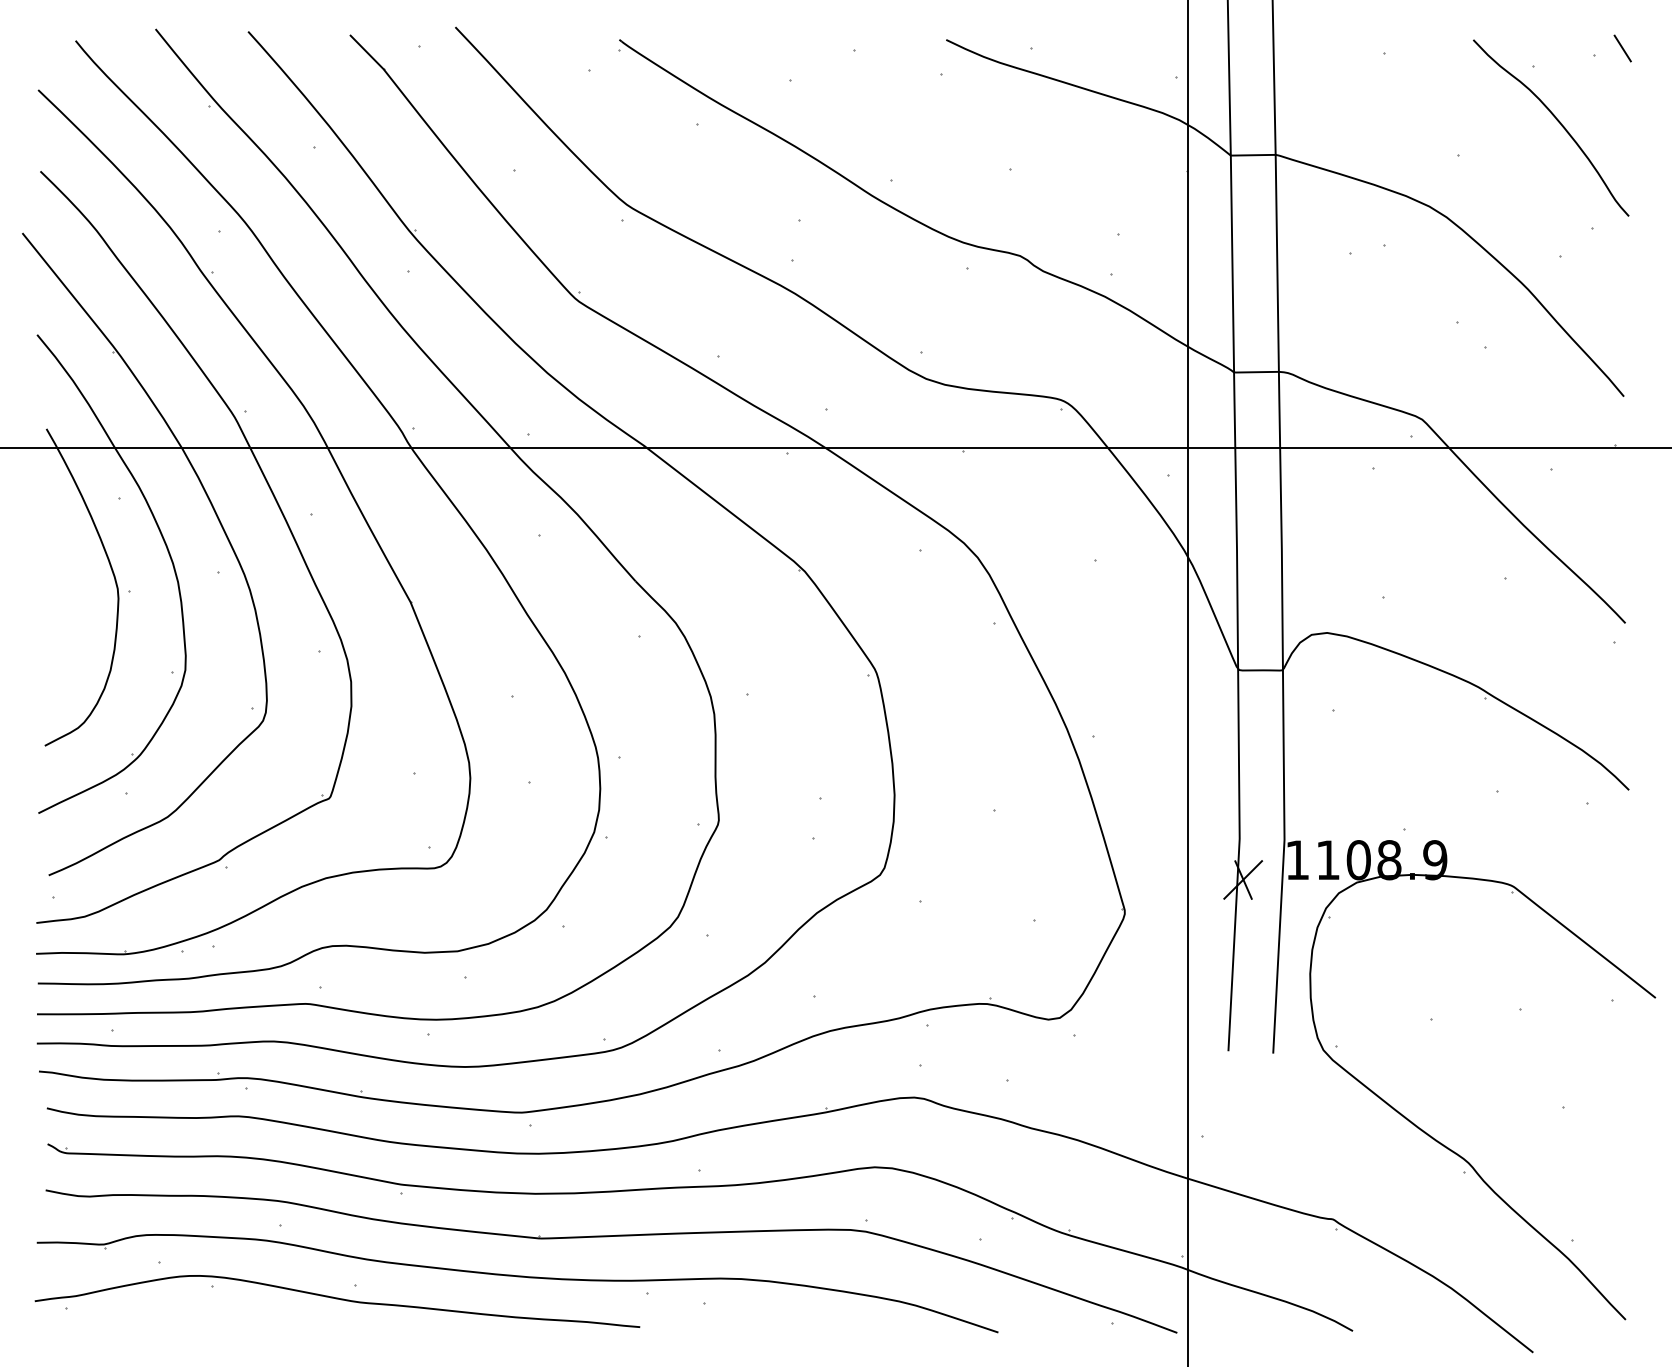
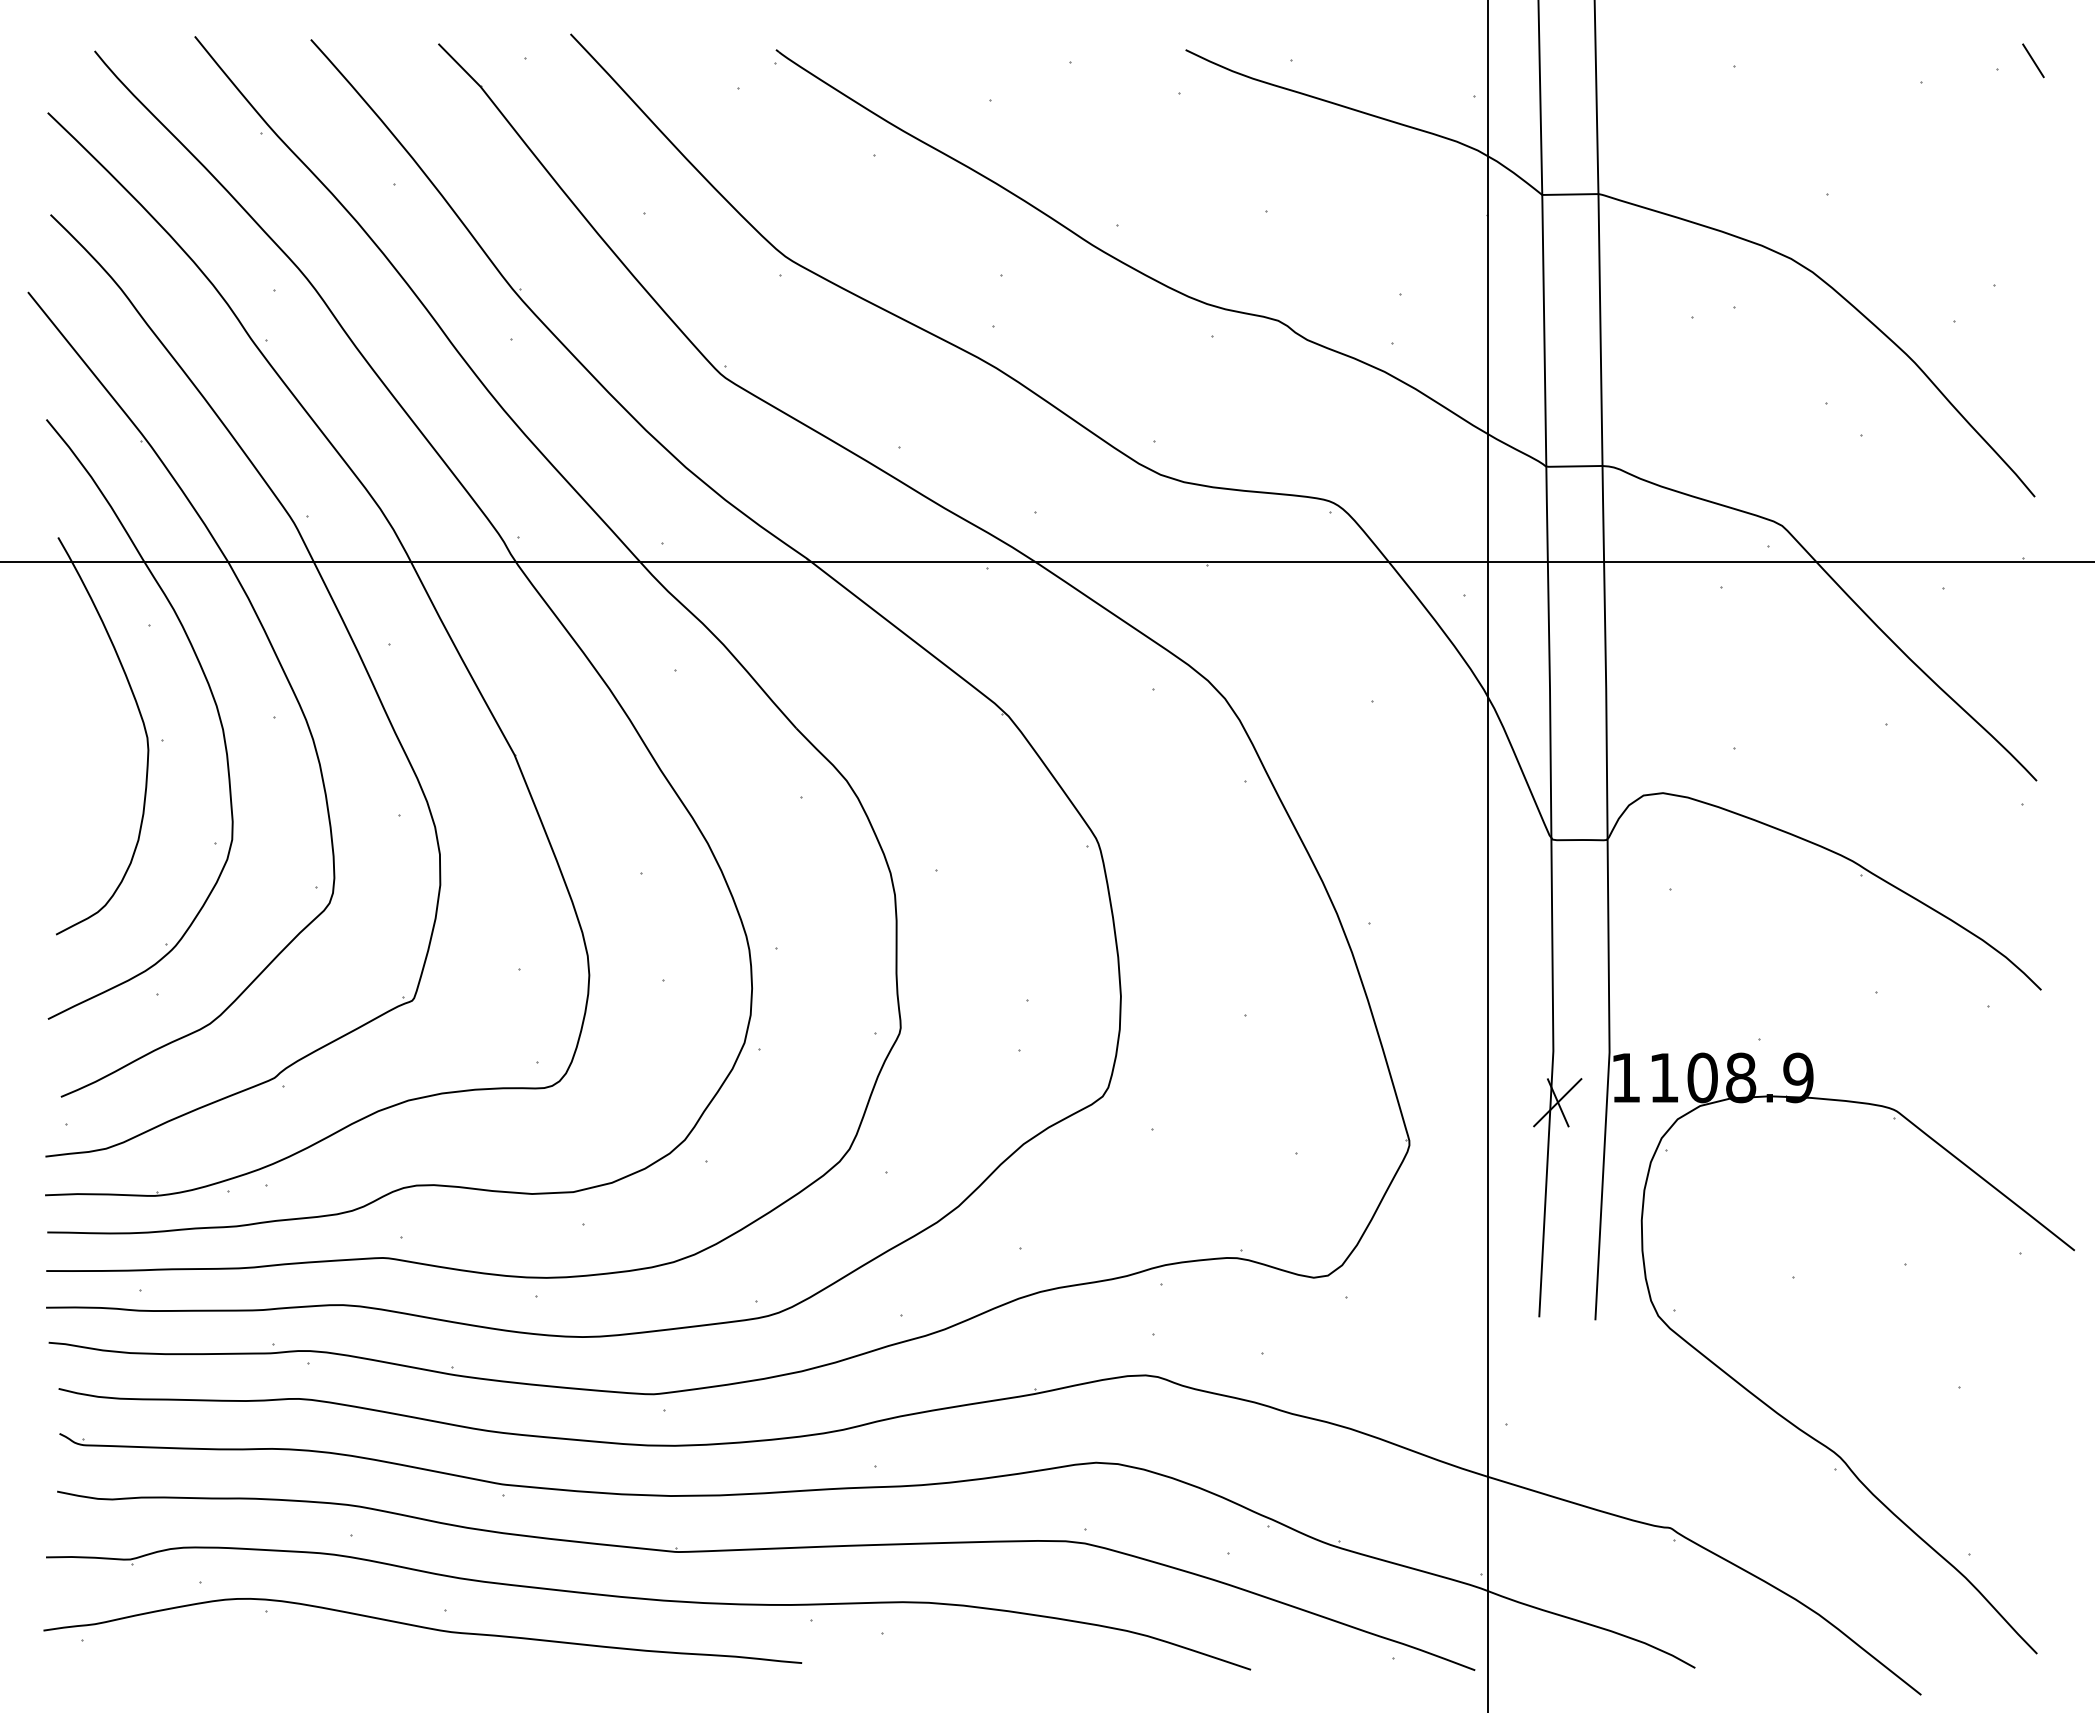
curve: (1557, 120) -> (1951, 151), removed

